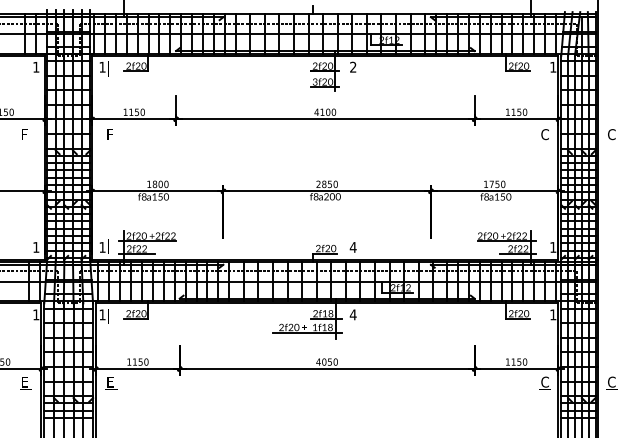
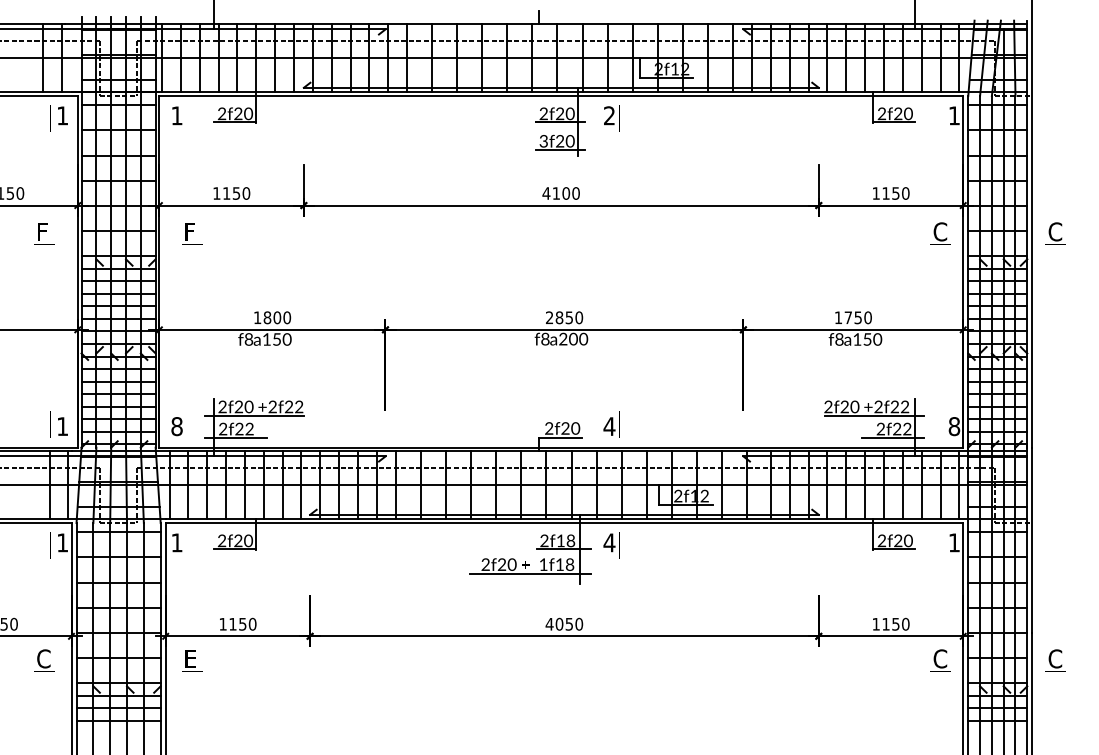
text: (102, 247) -> (176, 426), 1 -> 8
text: (553, 247) -> (954, 426), 1 -> 8
text: (25, 381) -> (44, 657), E -> C

